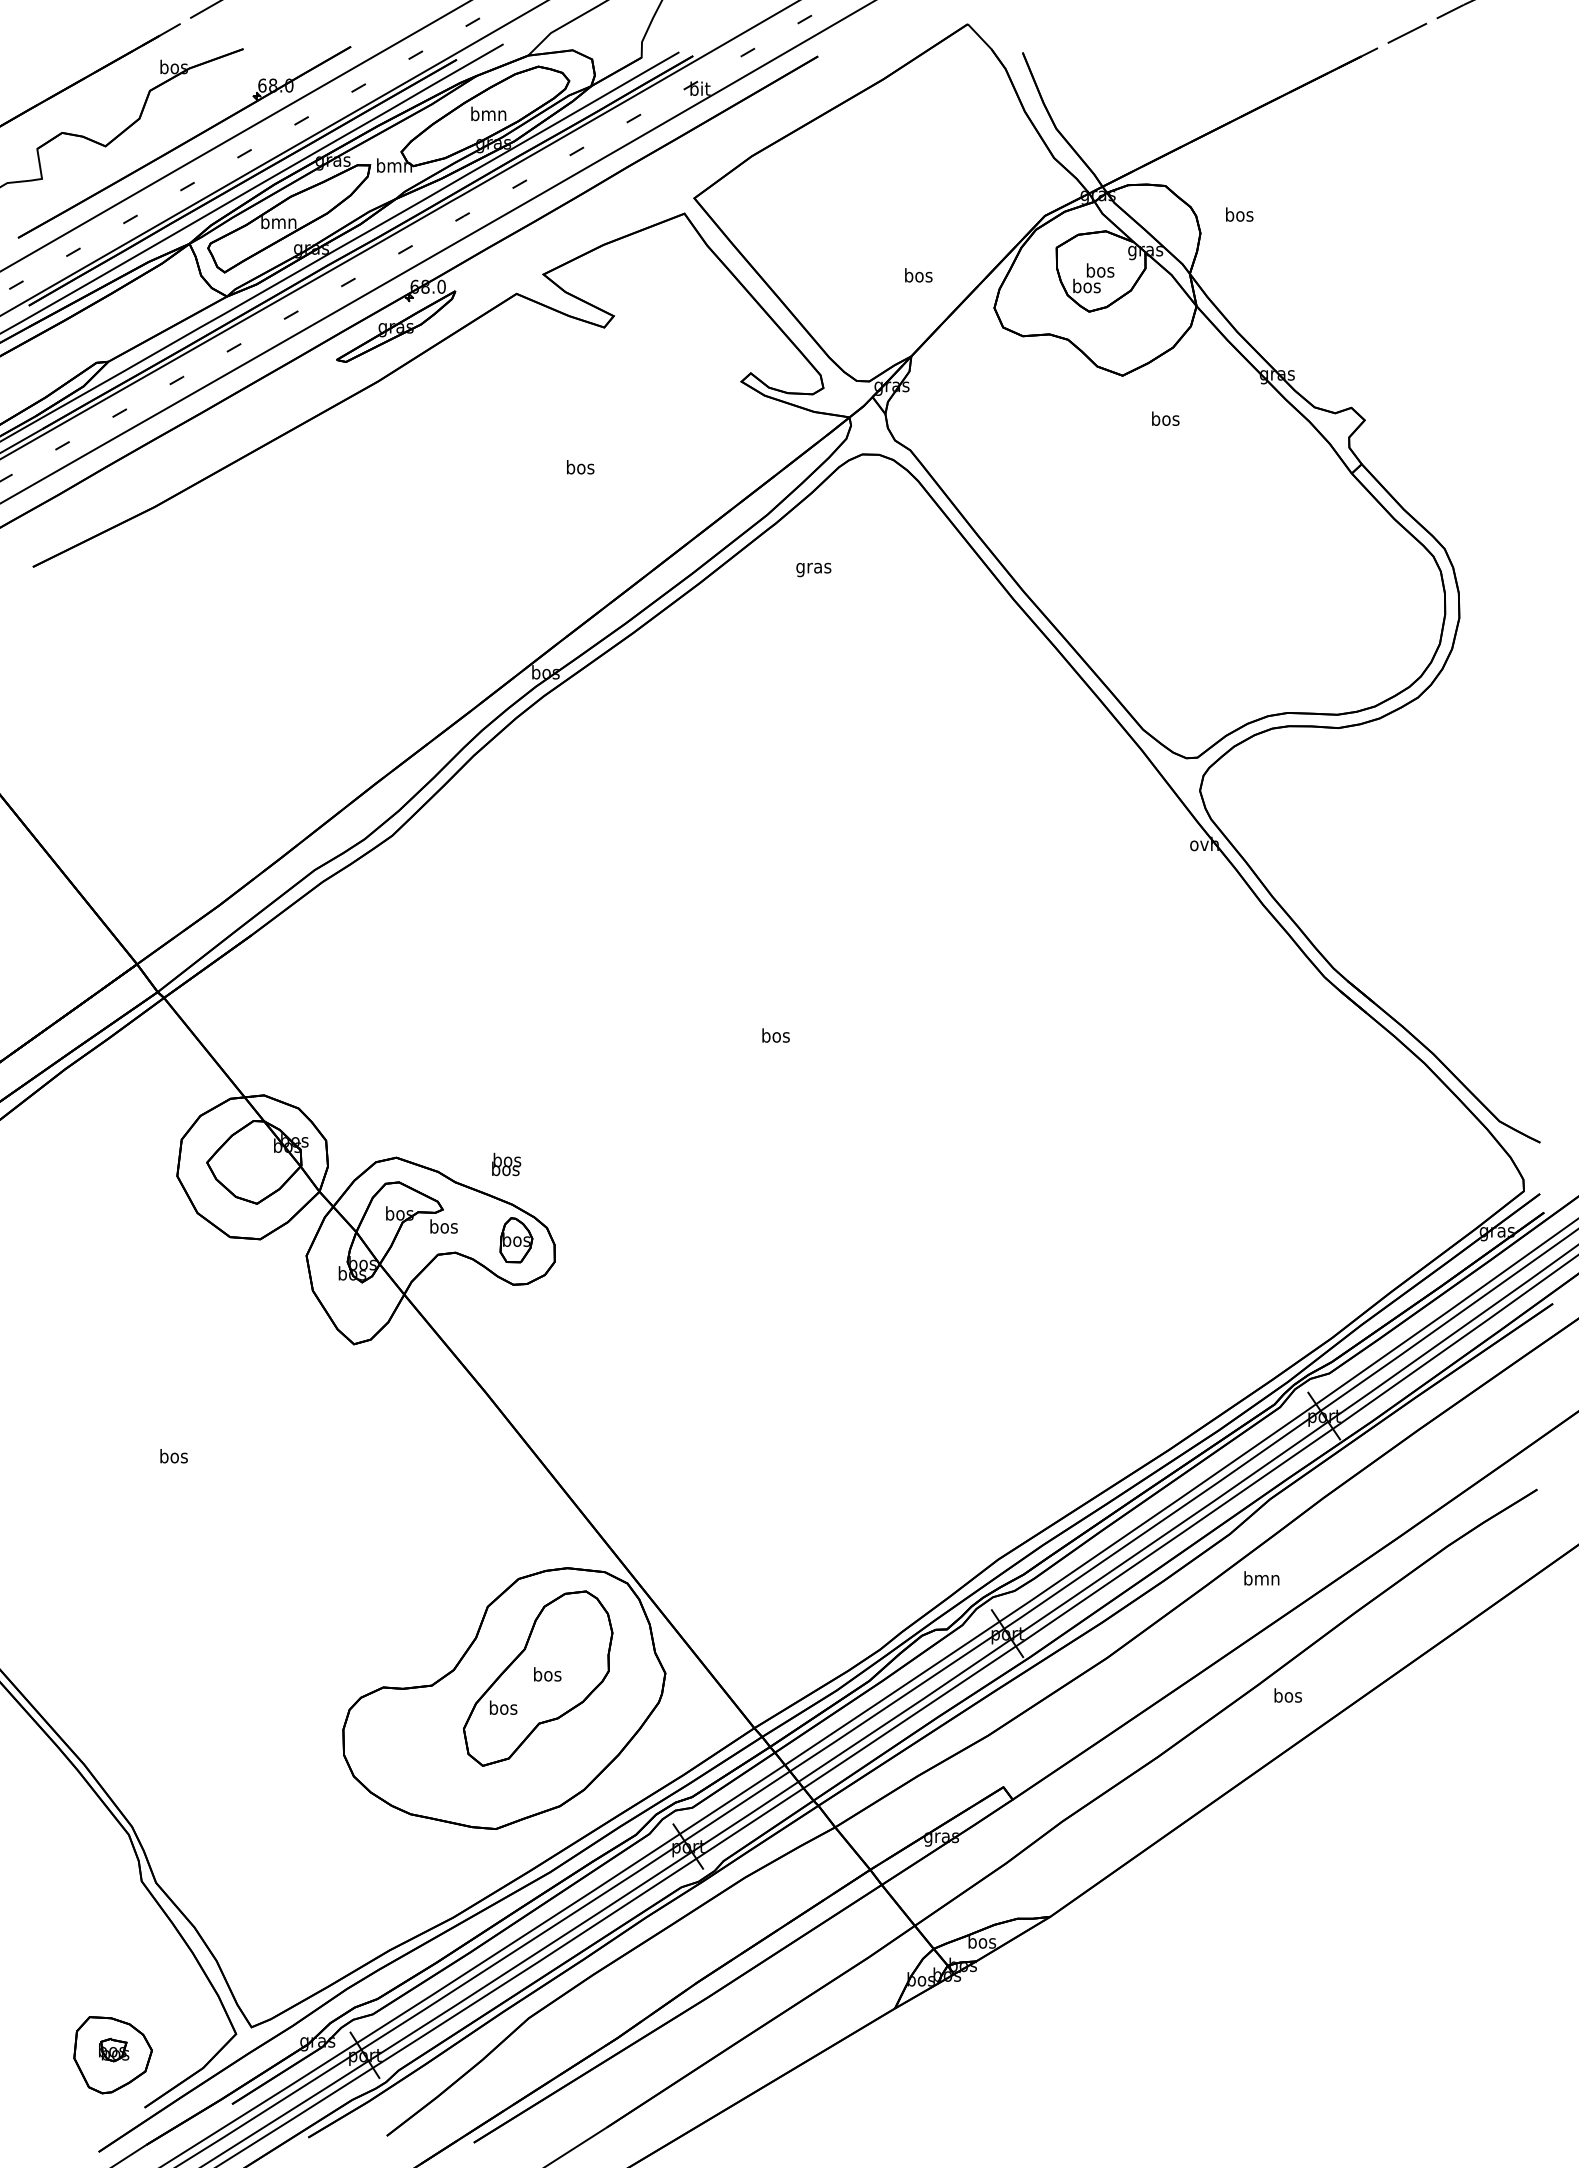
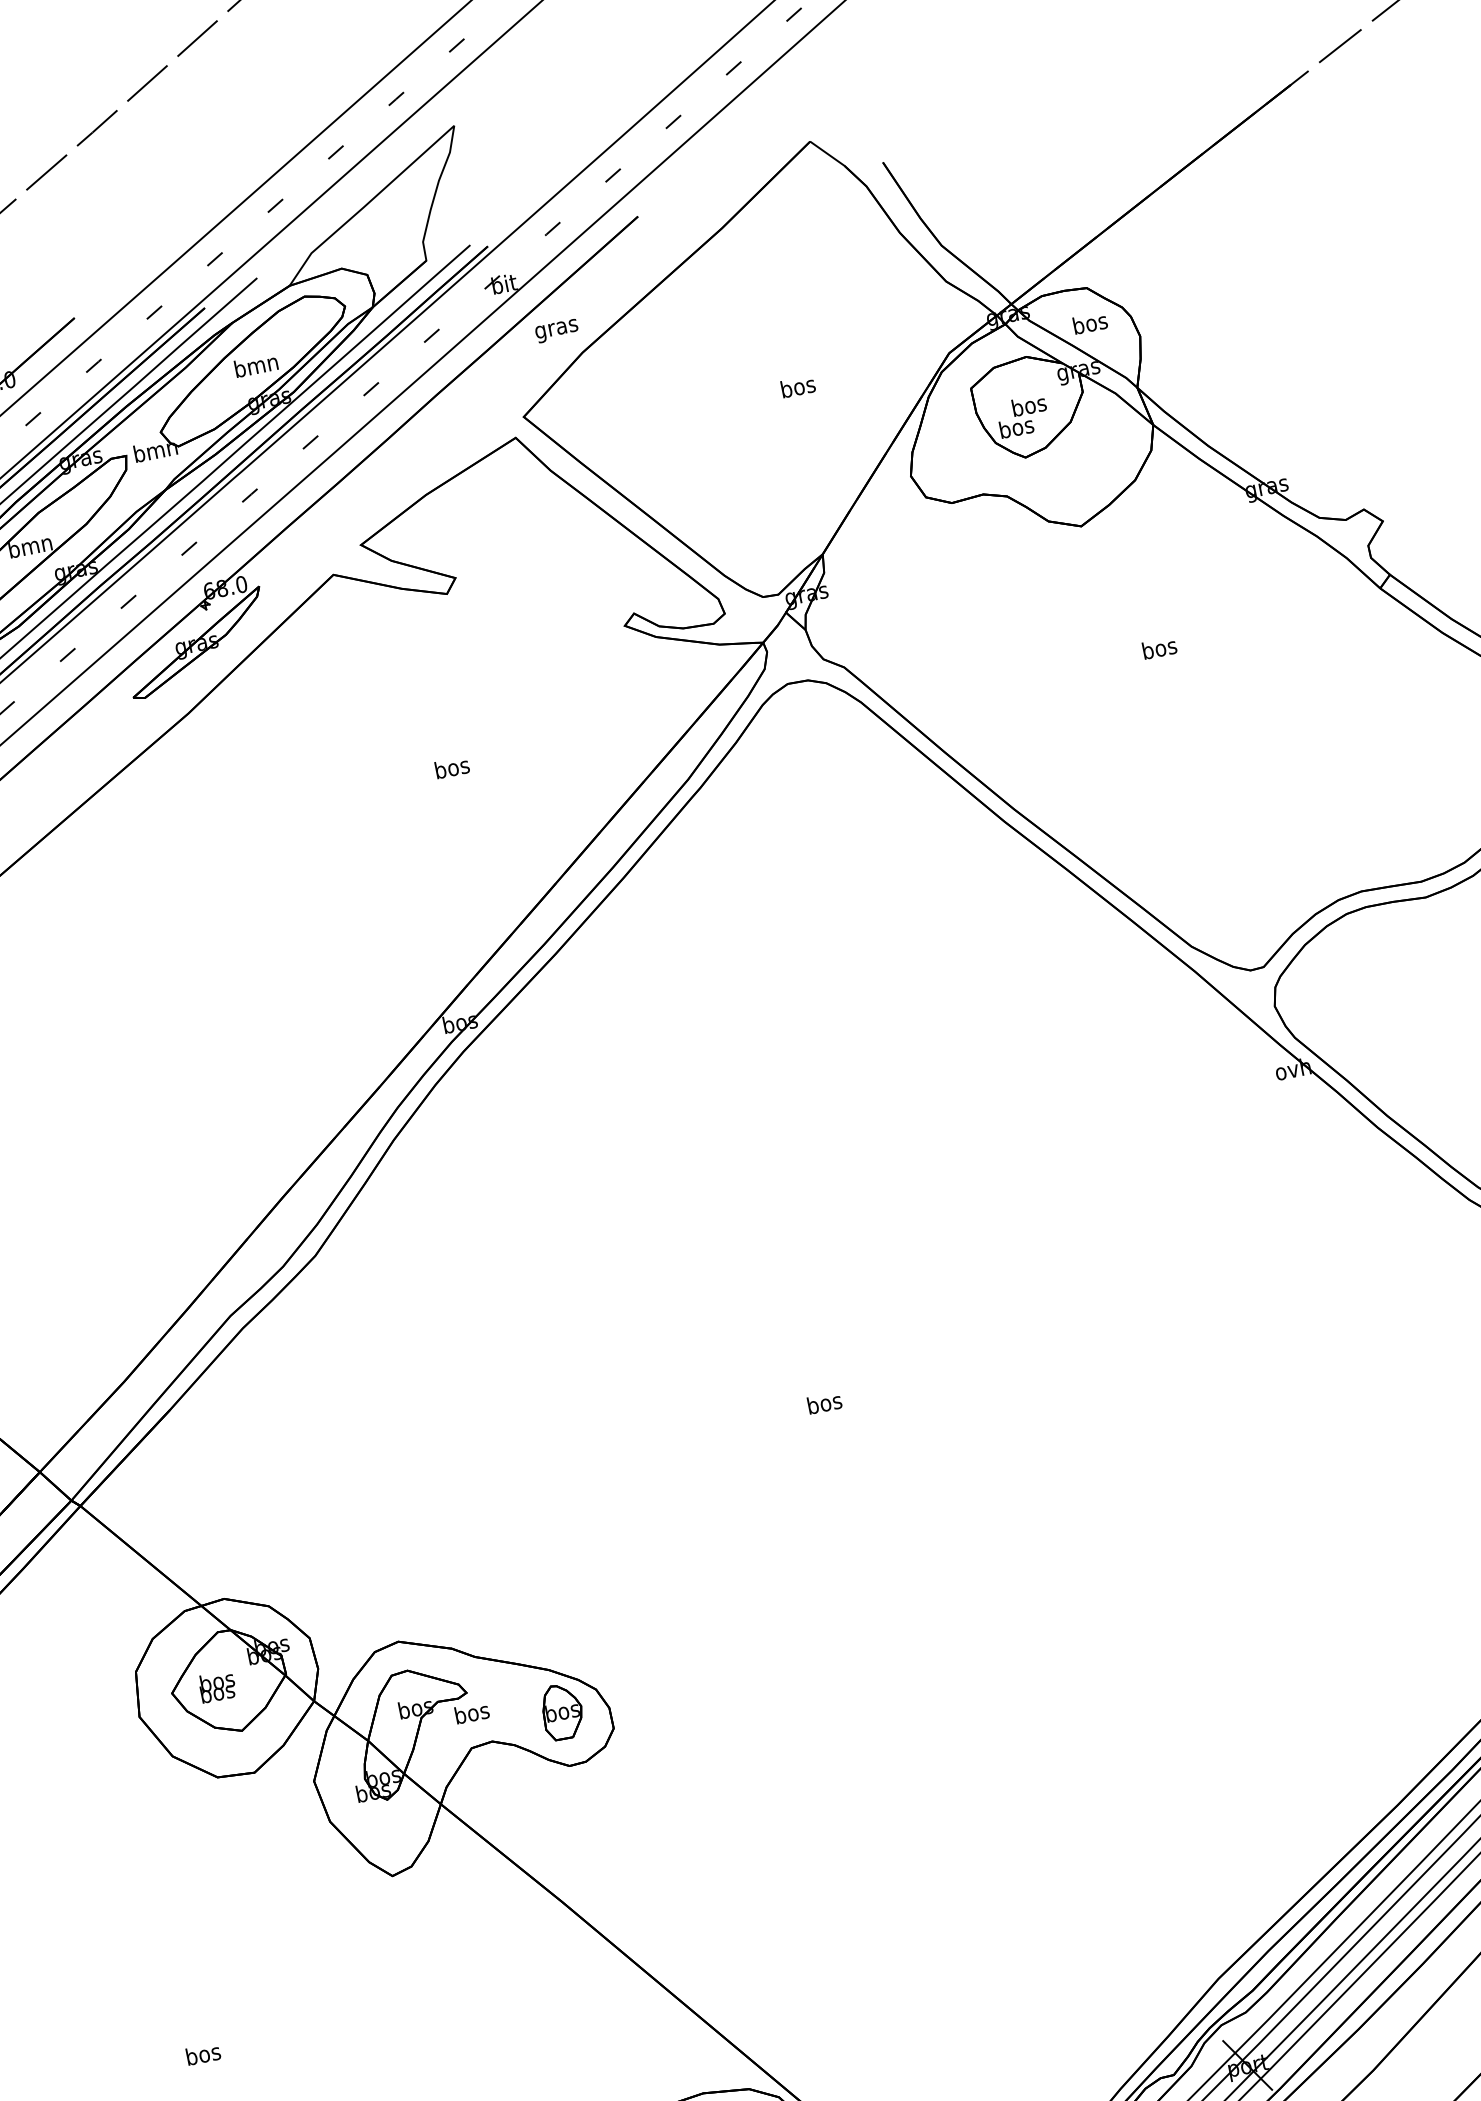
text: (1239, 214) -> (1090, 323), moved
text: (918, 275) -> (797, 386), moved
text: (1165, 418) -> (1159, 647), moved
text: (813, 569) -> (556, 330), moved
text: (506, 1164) -> (217, 1686), moved

